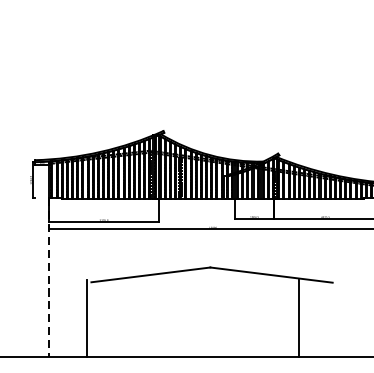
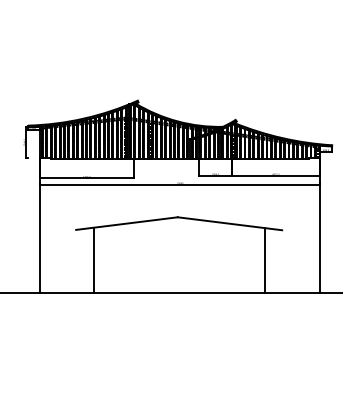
line: (49, 277) -> (40, 225), dashed -> solid
line: (87, 318) -> (93, 260), moved
line: (299, 318) -> (264, 260), moved

